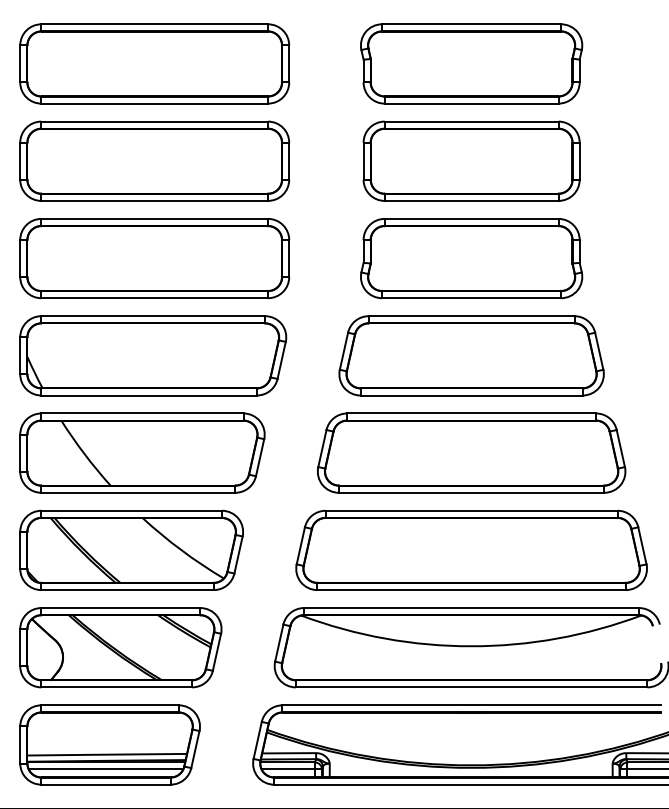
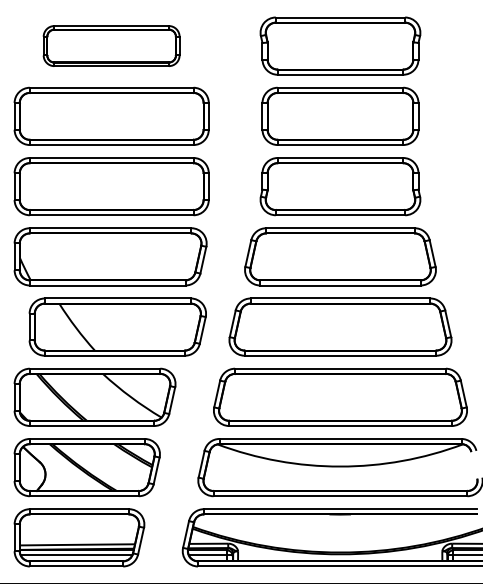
part: (154, 63) -> (111, 45), size x0.7
part: (141, 452) -> (117, 326), moved

